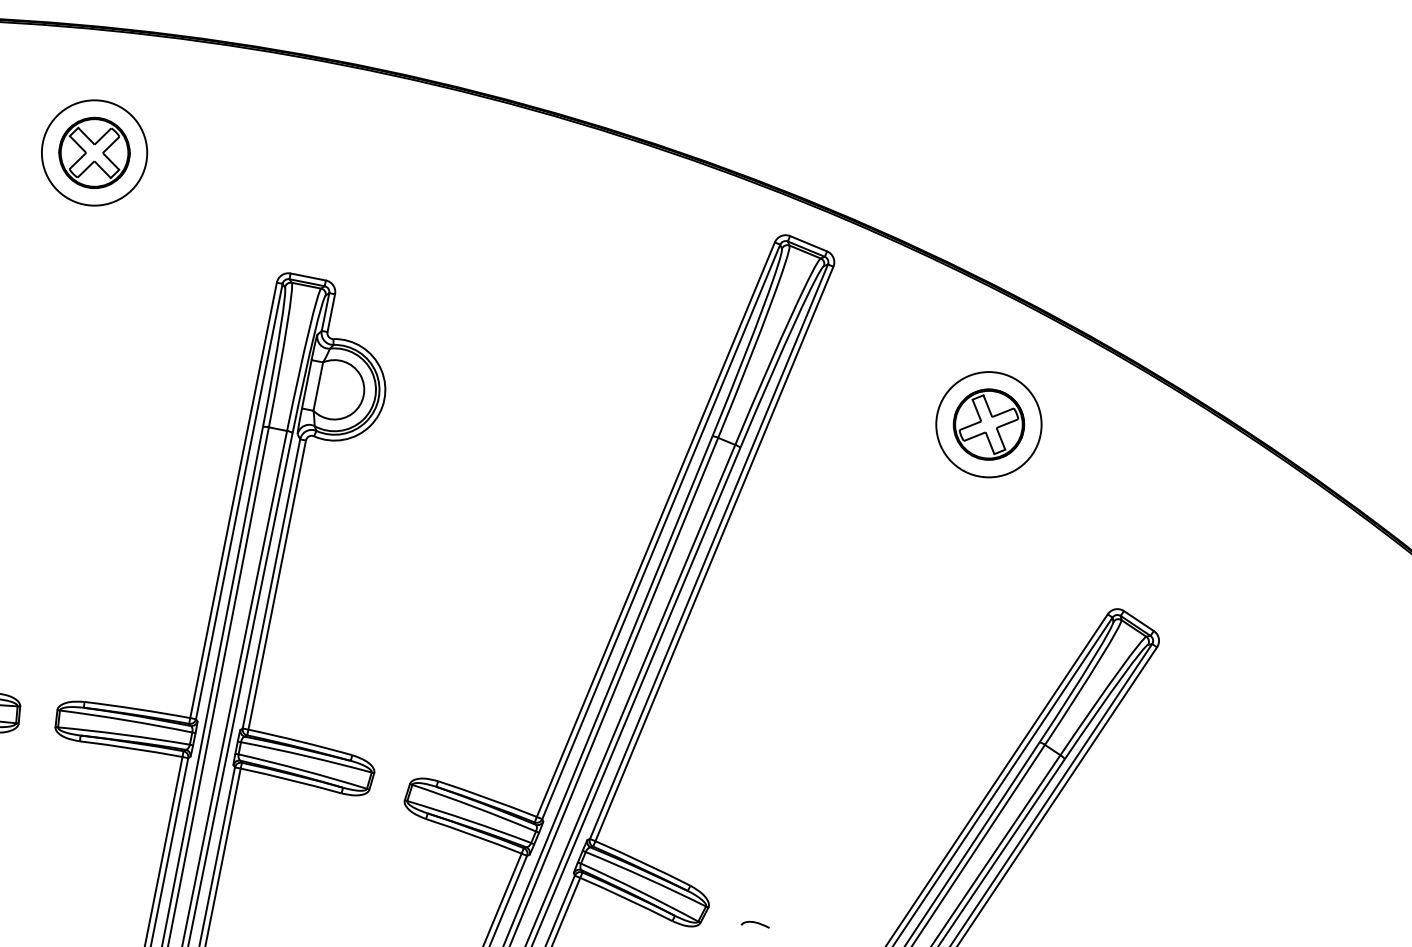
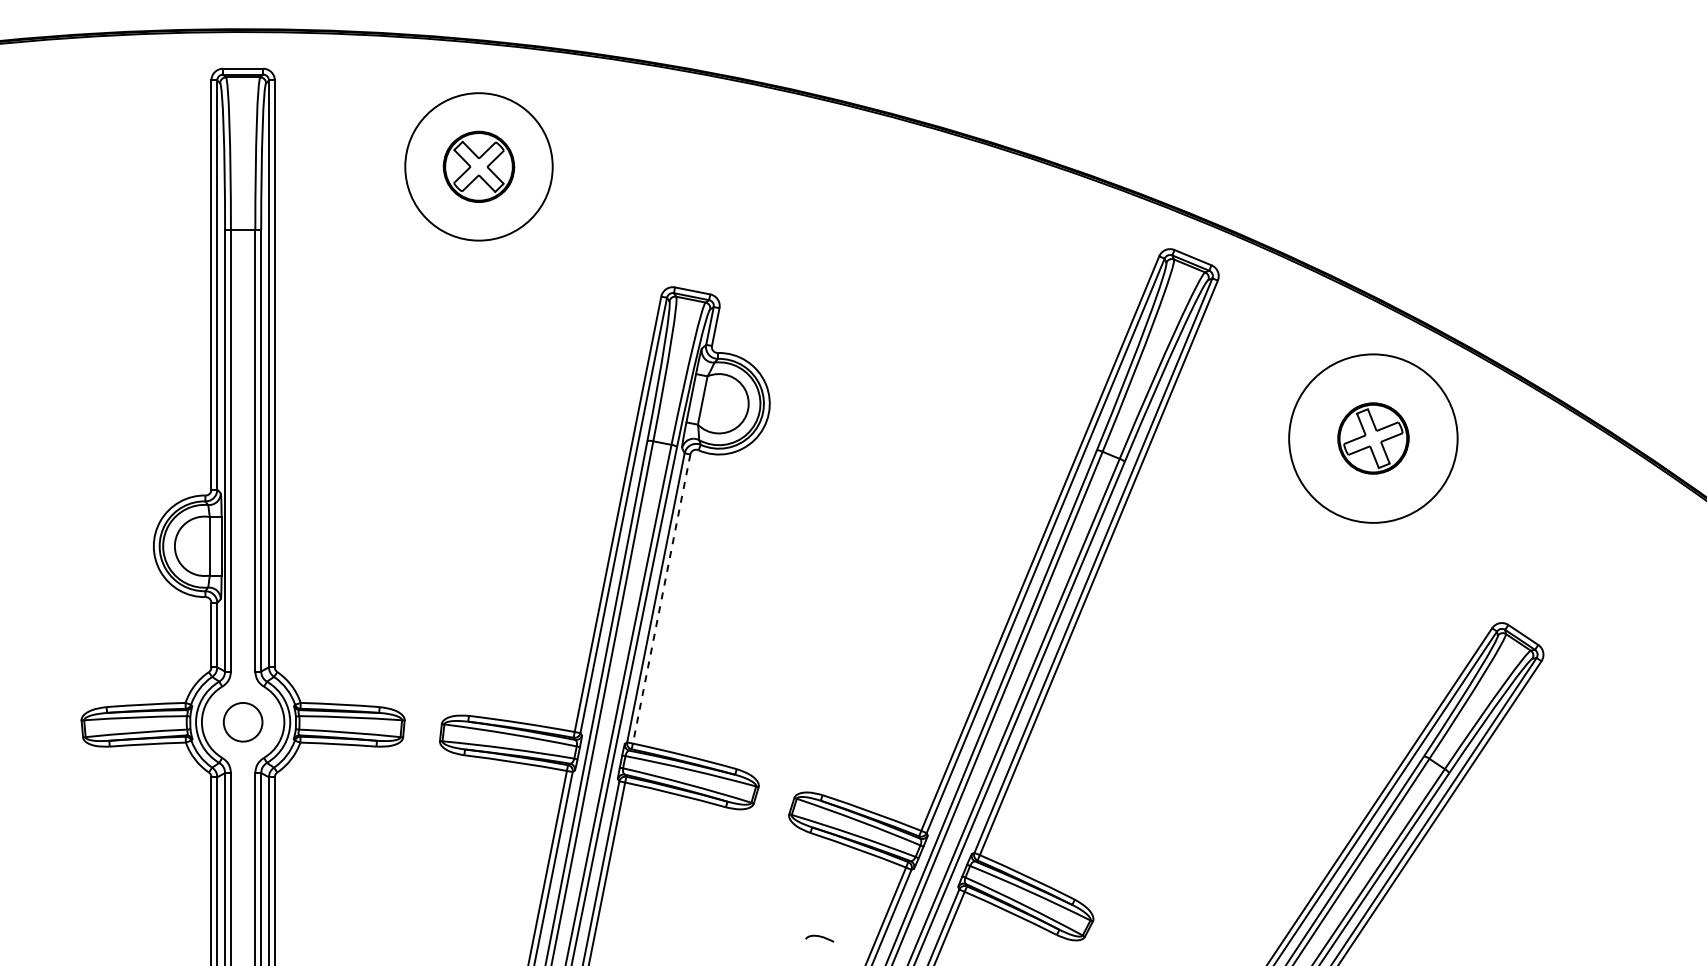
circle: (94, 152) -> (478, 166), size x1.4
circle: (989, 424) -> (1373, 438), size x1.6
line: (277, 585) -> (661, 599), solid -> dashed
curve: (755, 923) -> (819, 937), moved

